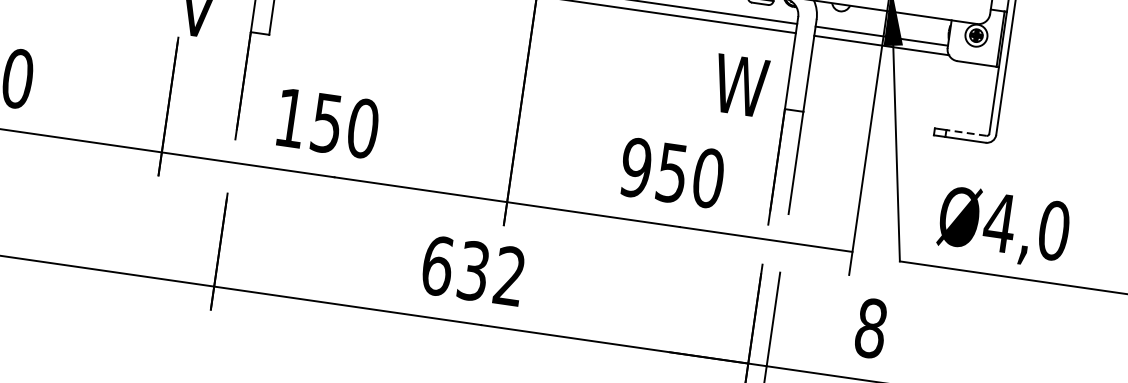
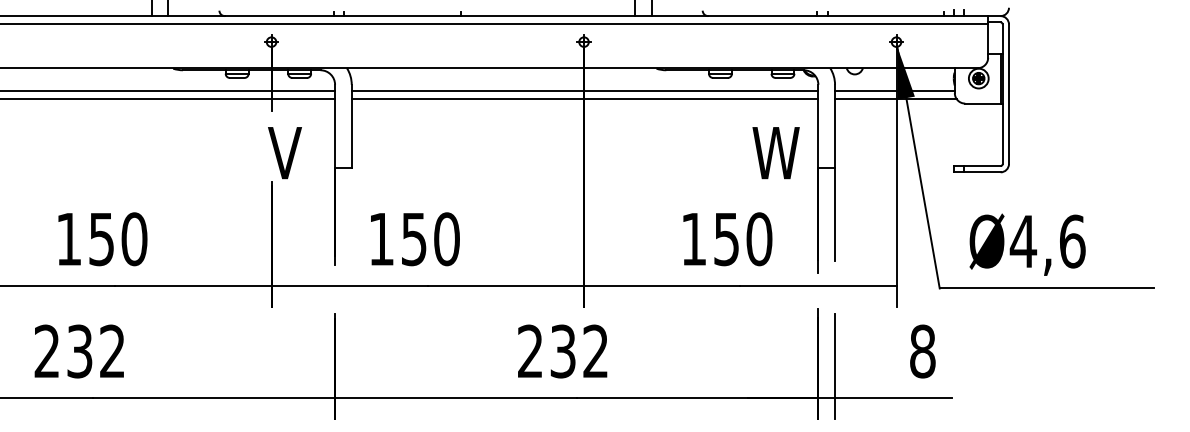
line: (965, 133) -> (981, 166), dashed -> solid
text: (635, 168) -> (693, 239), 950 -> 150
text: (1054, 230) -> (1072, 241), Ø4,0 -> Ø4,6
text: (437, 265) -> (530, 351), 632 -> 232

